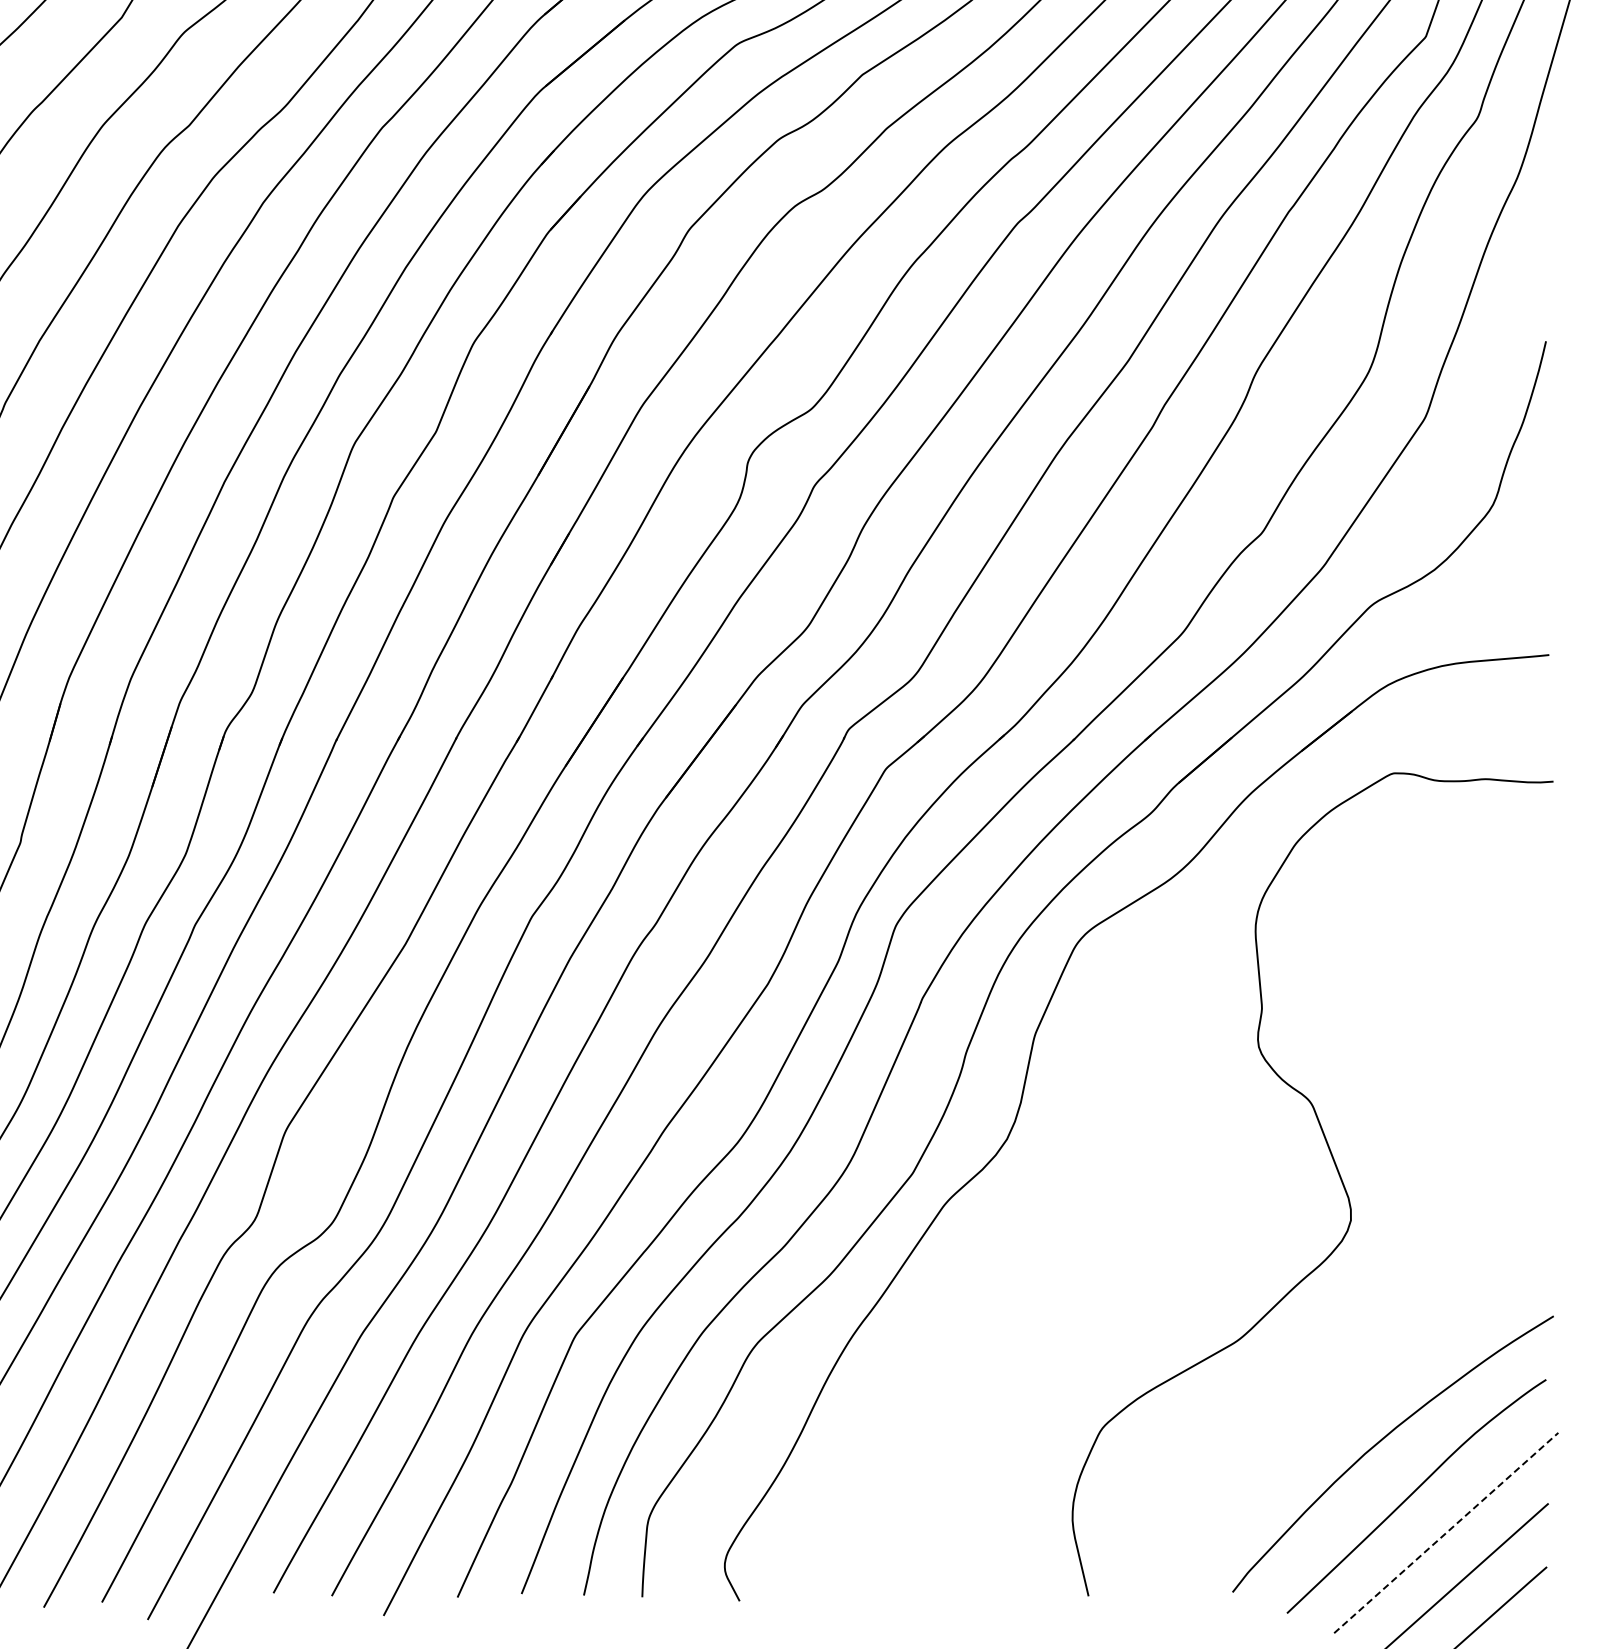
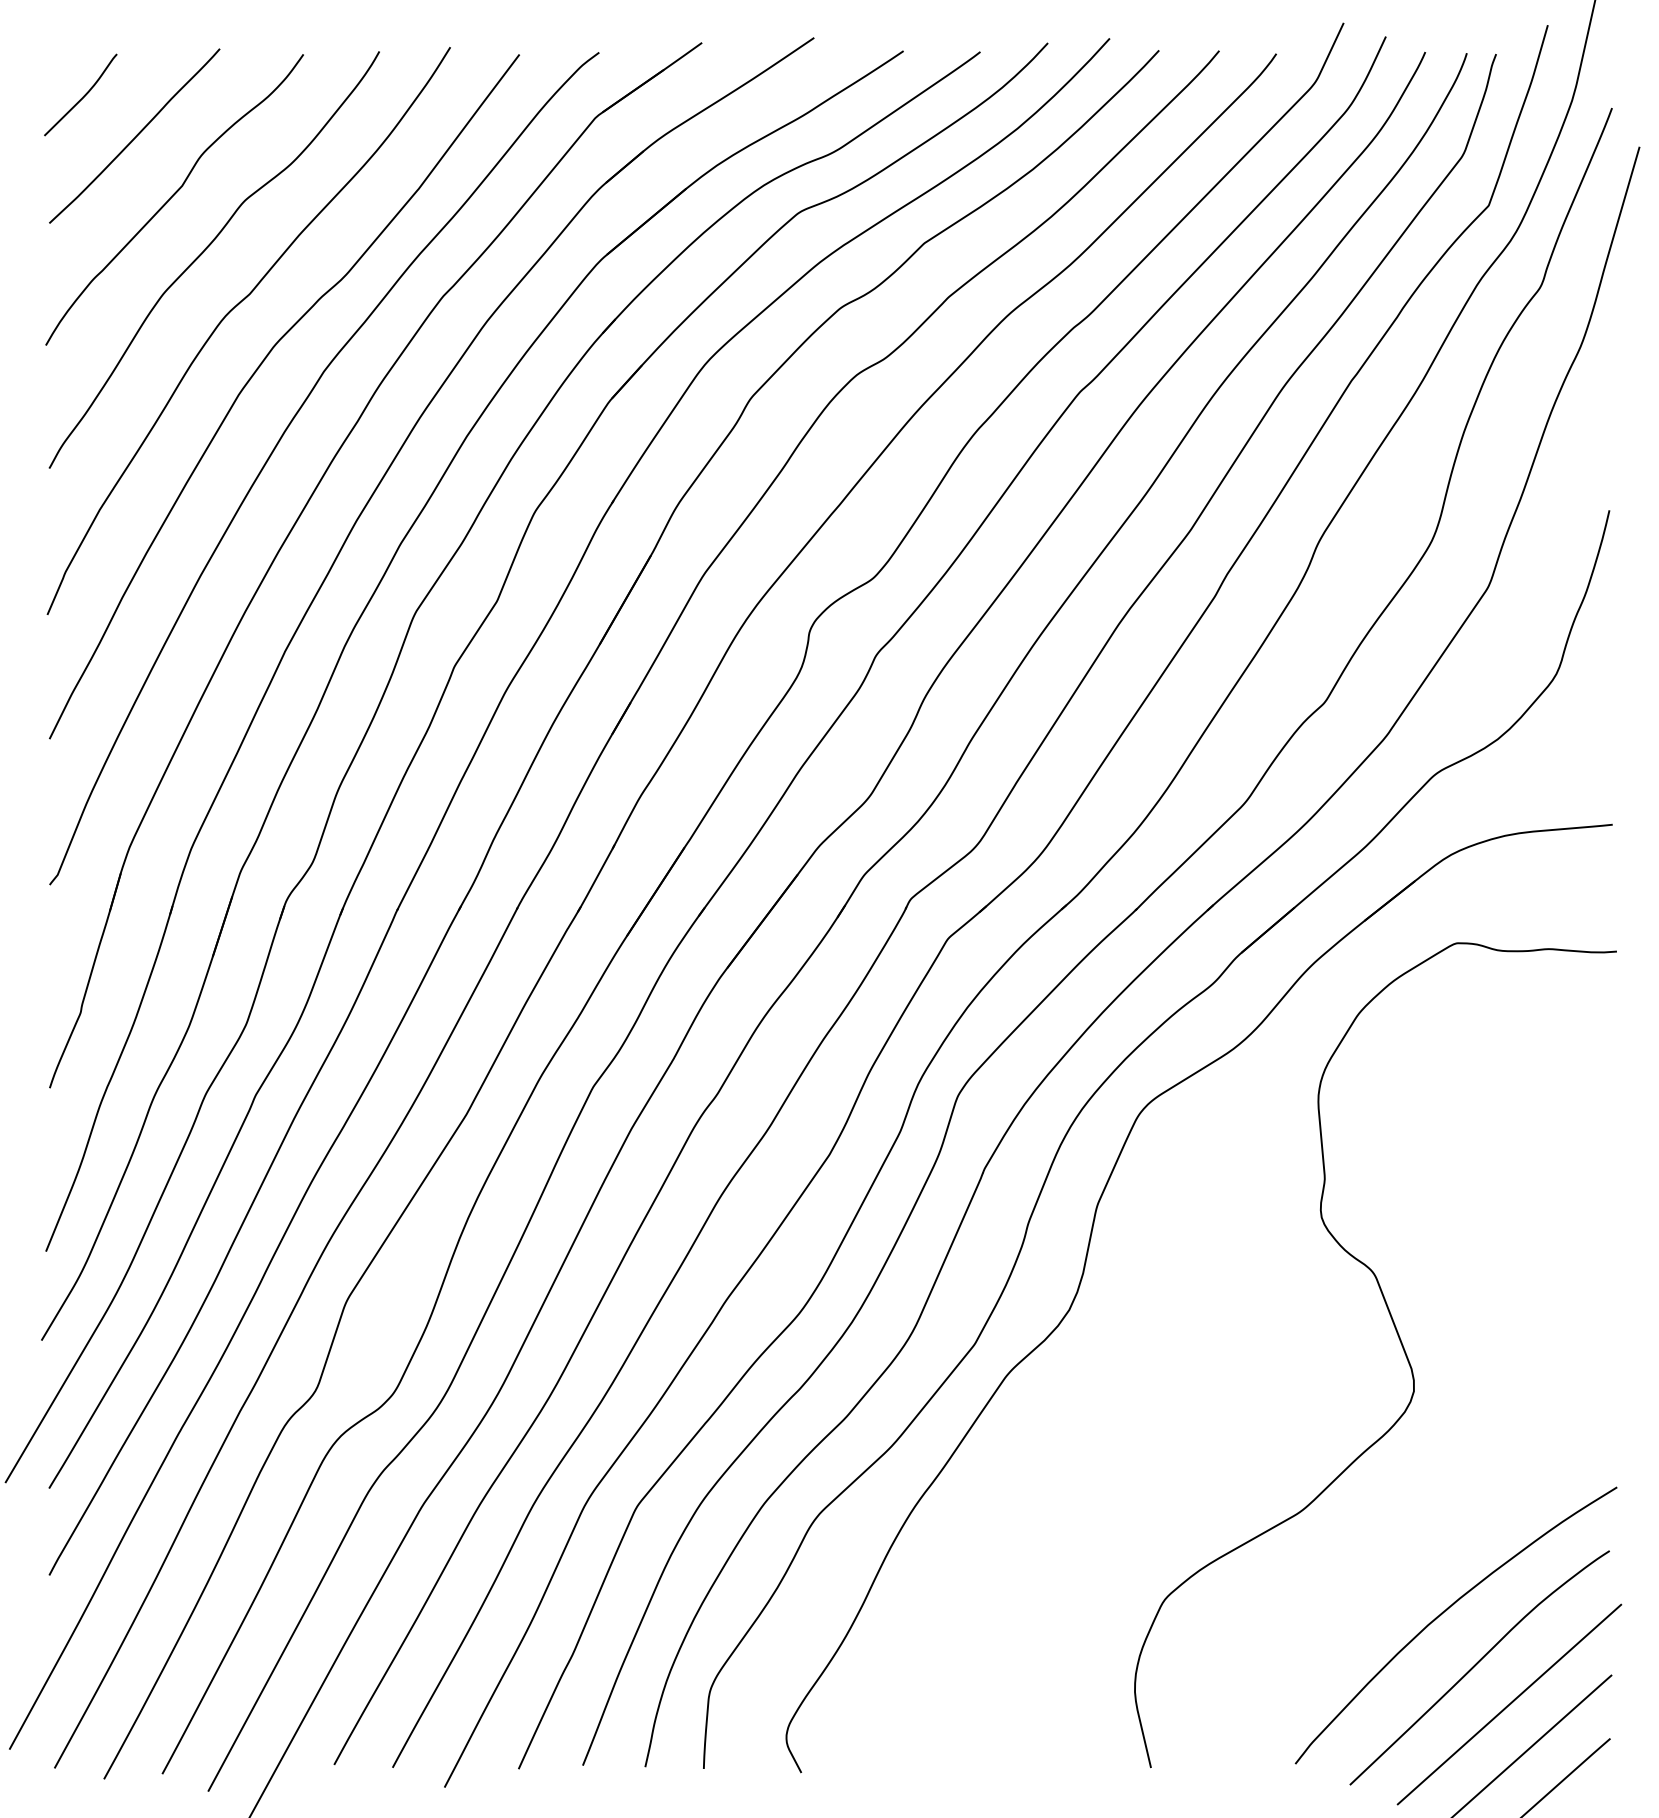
line: (1446, 1532) -> (1509, 1704), dashed -> solid

